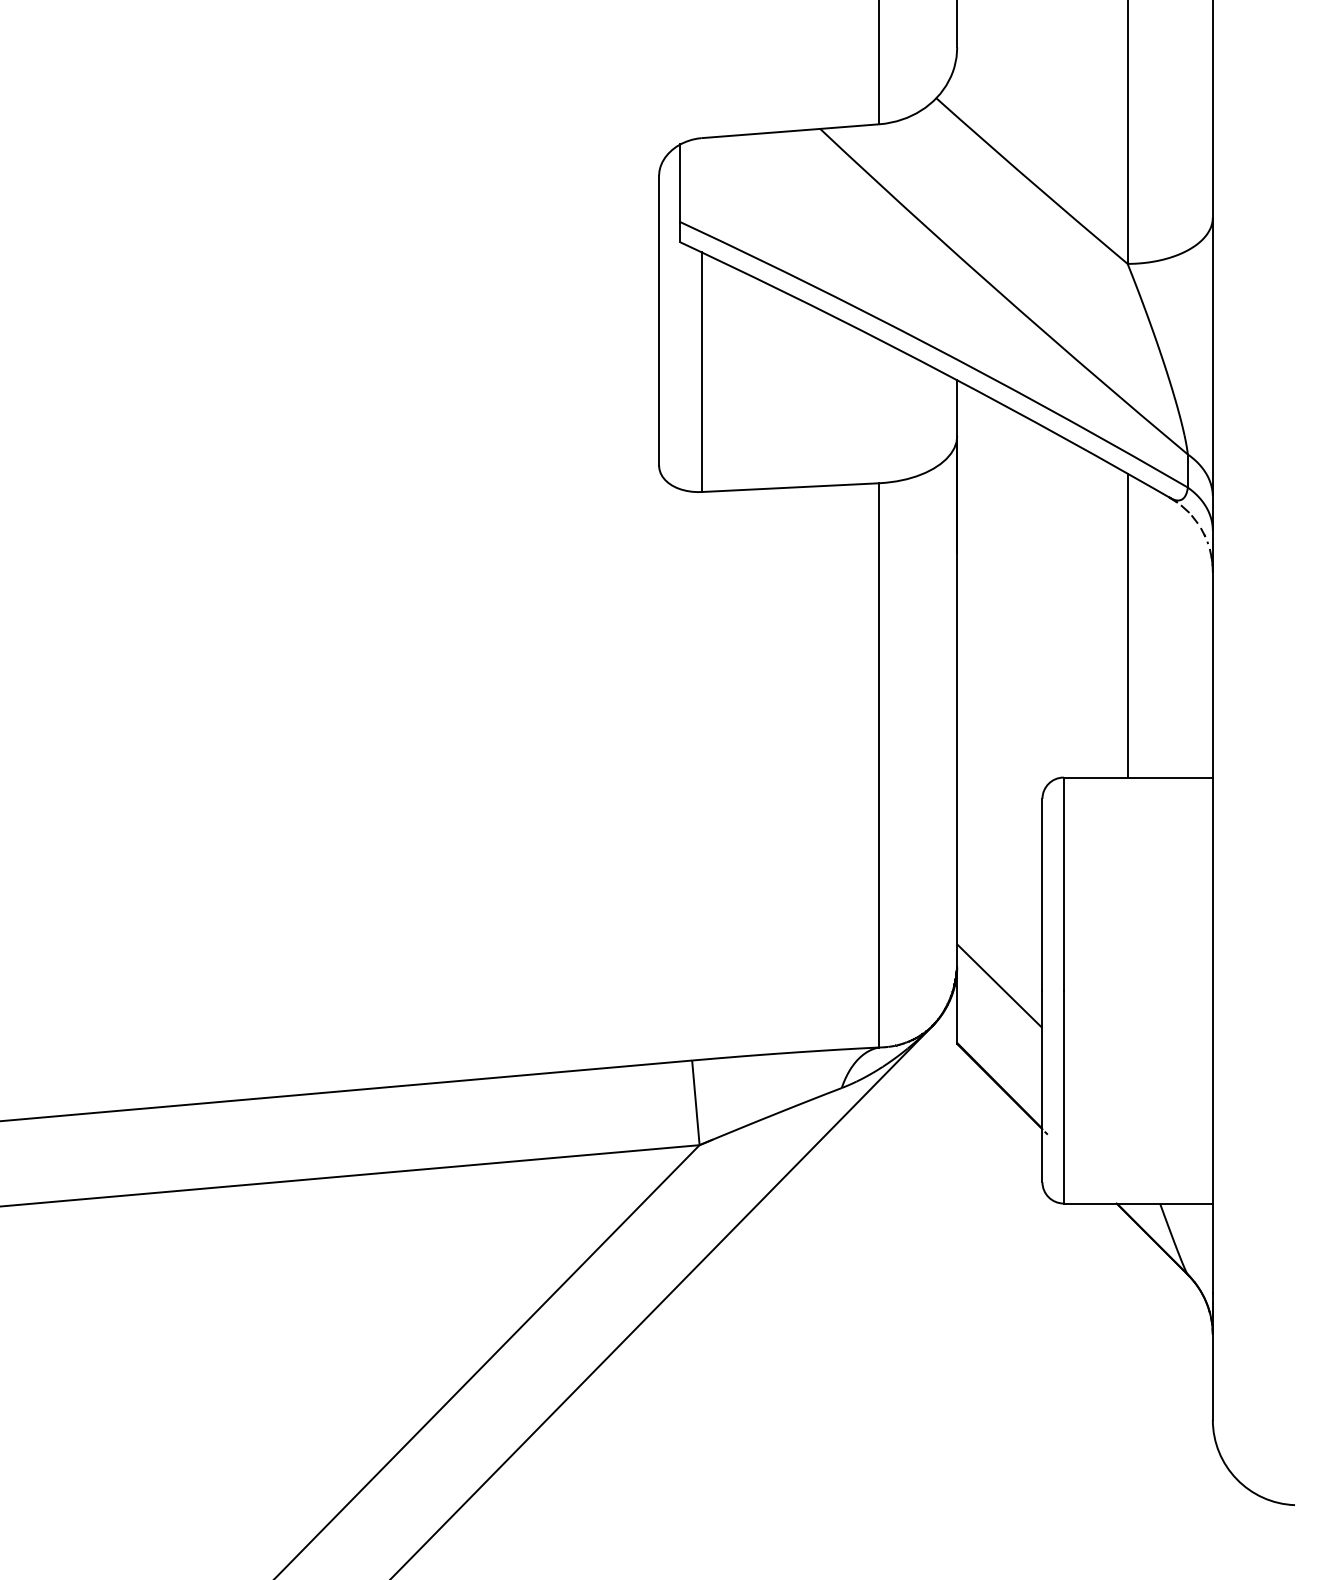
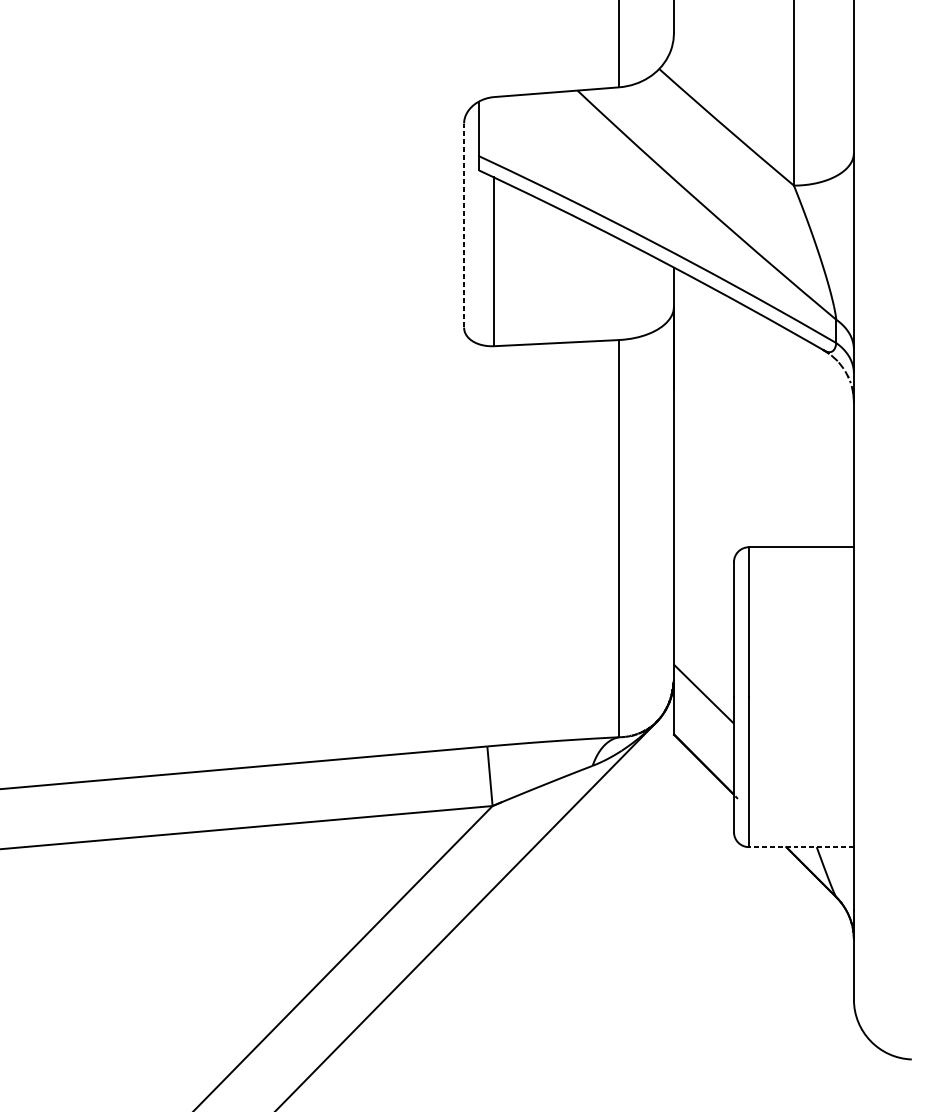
line: (659, 320) -> (464, 225), solid -> dashed
line: (1127, 625) -> (793, 440), removed
line: (1138, 1203) -> (801, 847), solid -> dashed

